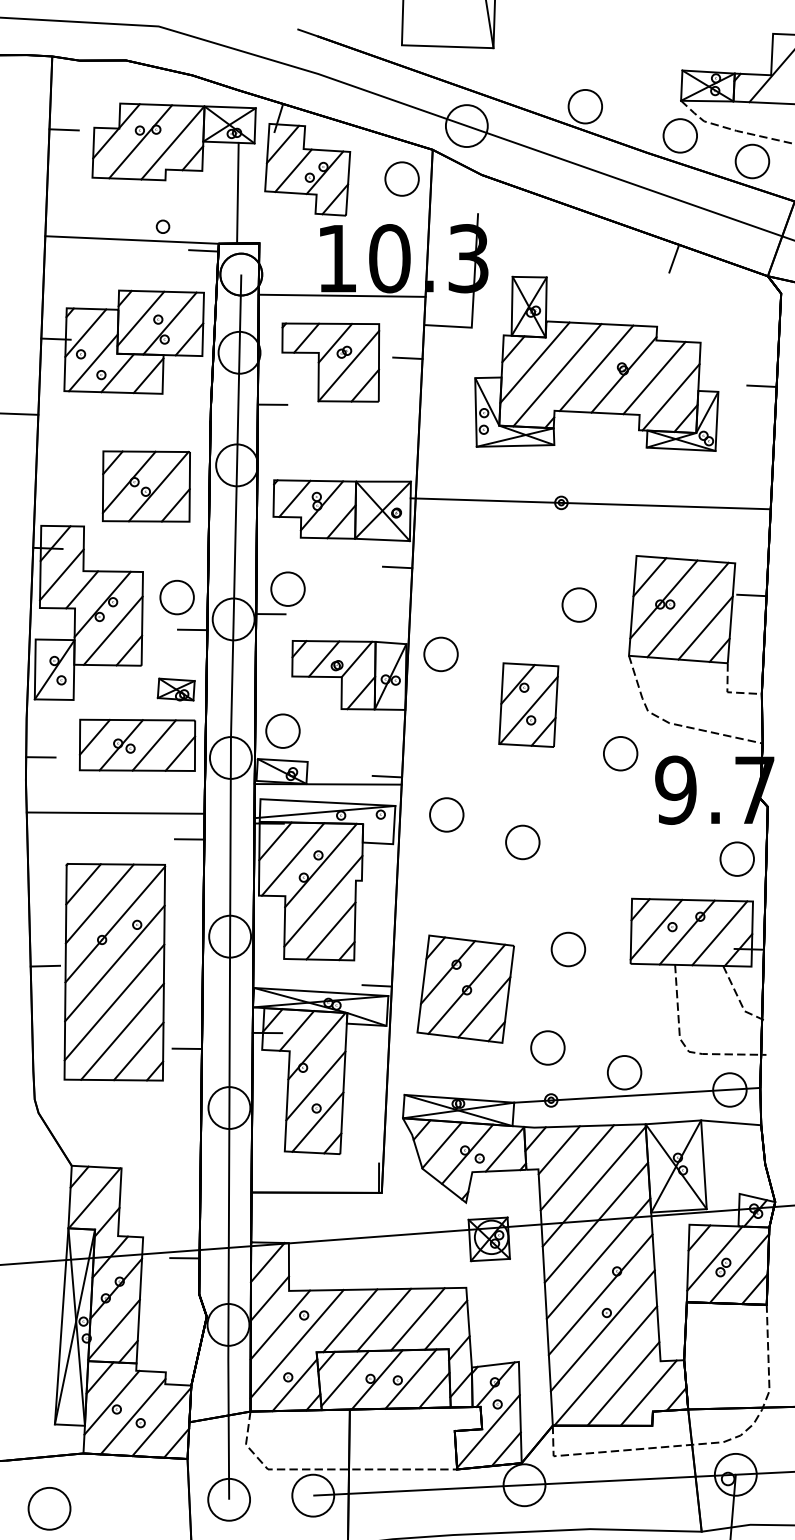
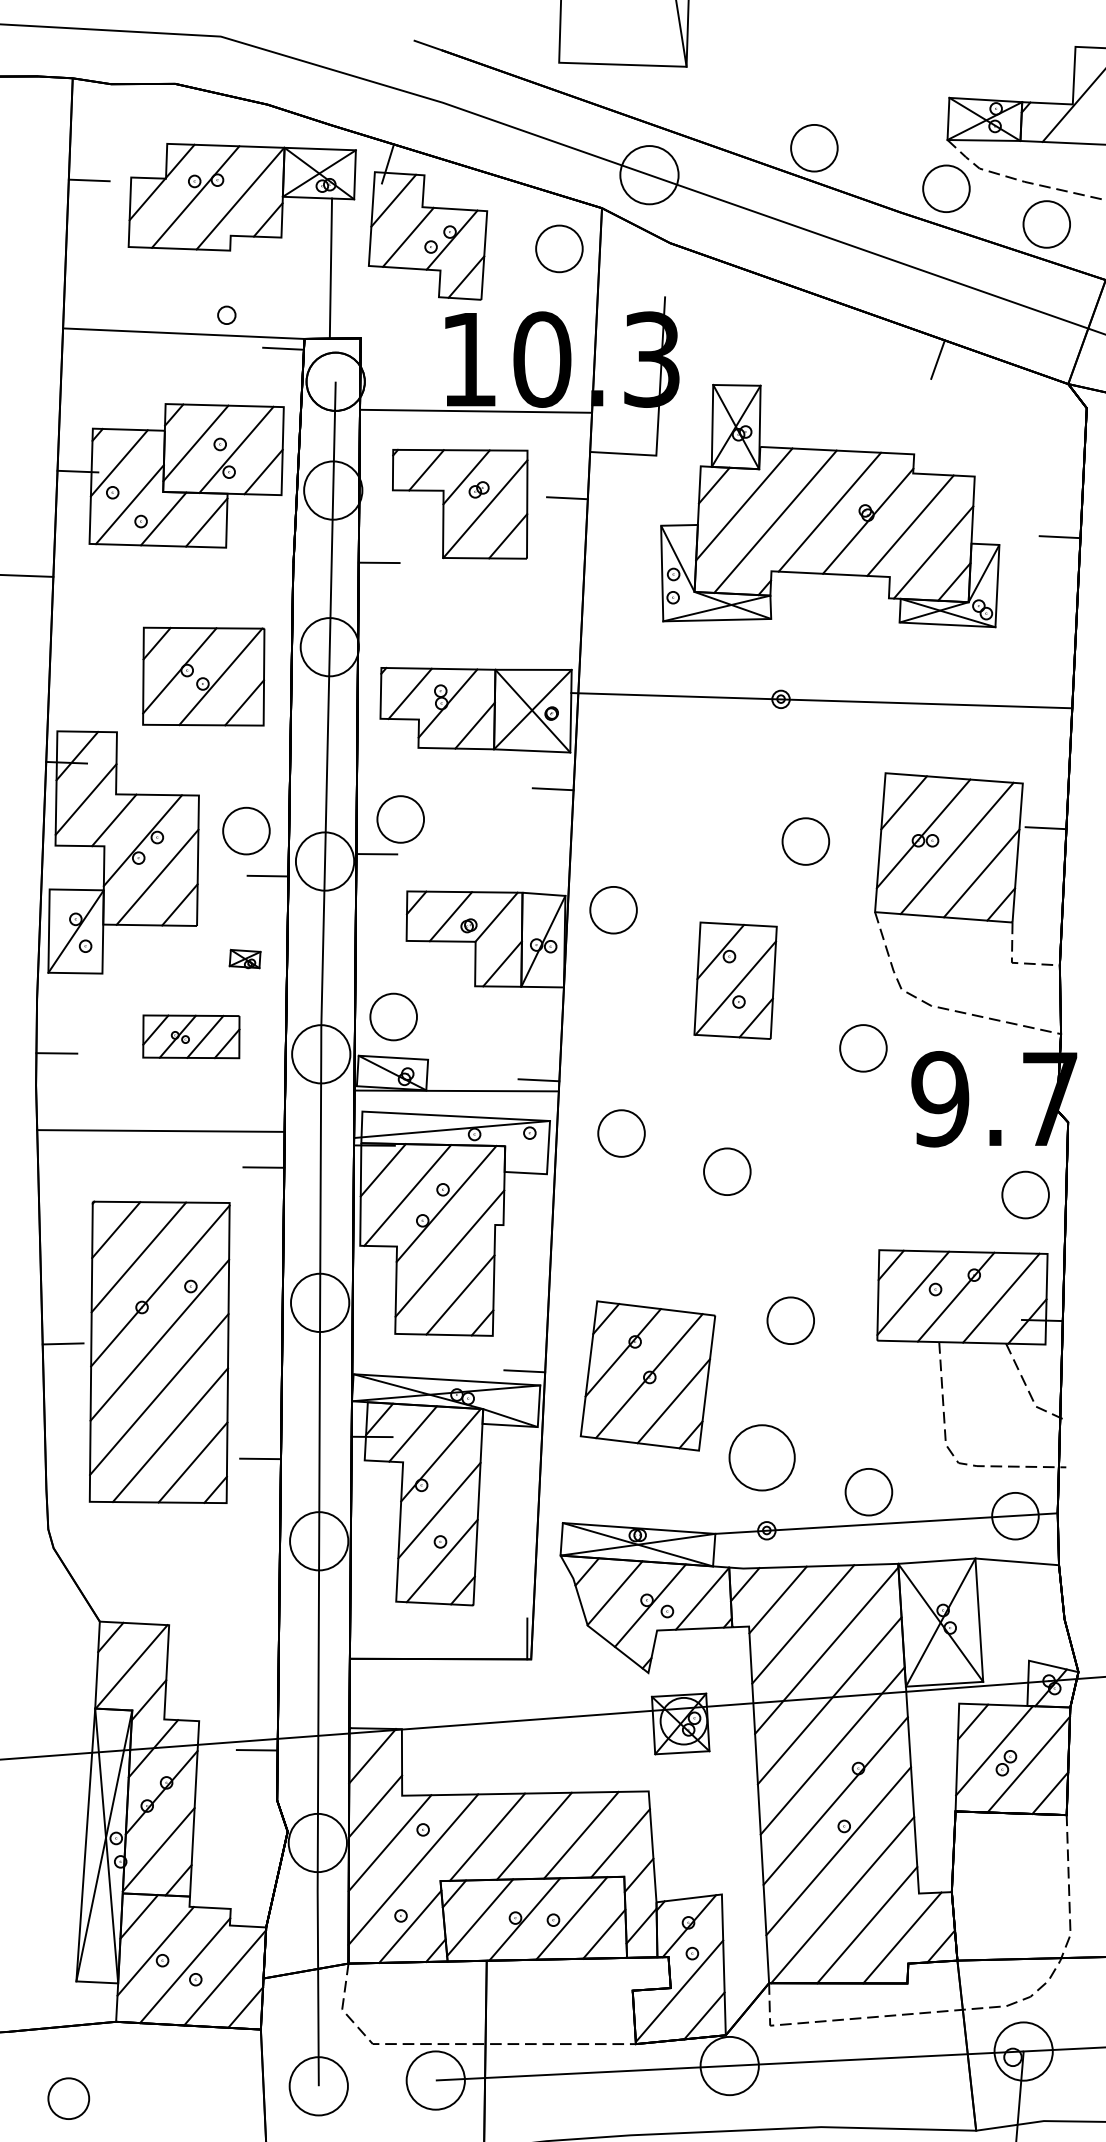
part: (175, 689) -> (244, 958), size x0.6
part: (137, 745) -> (191, 1036), size x0.6
part: (548, 1047) -> (762, 1457), size x1.4
part: (49, 1508) -> (68, 2098), size x0.7

